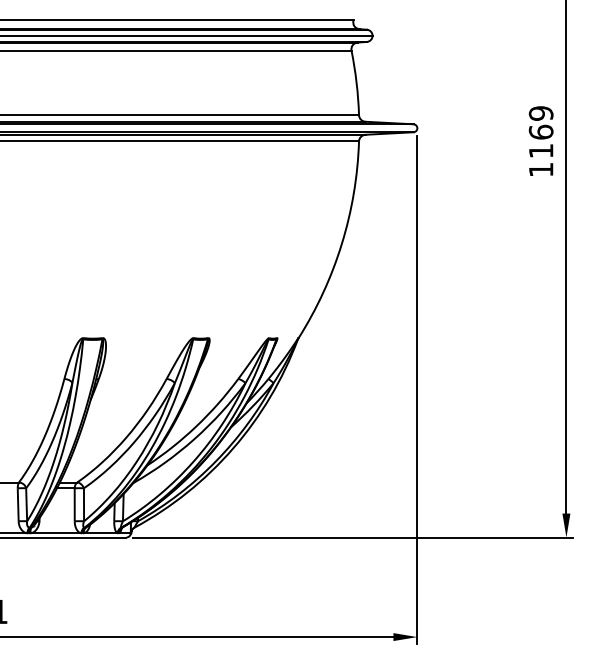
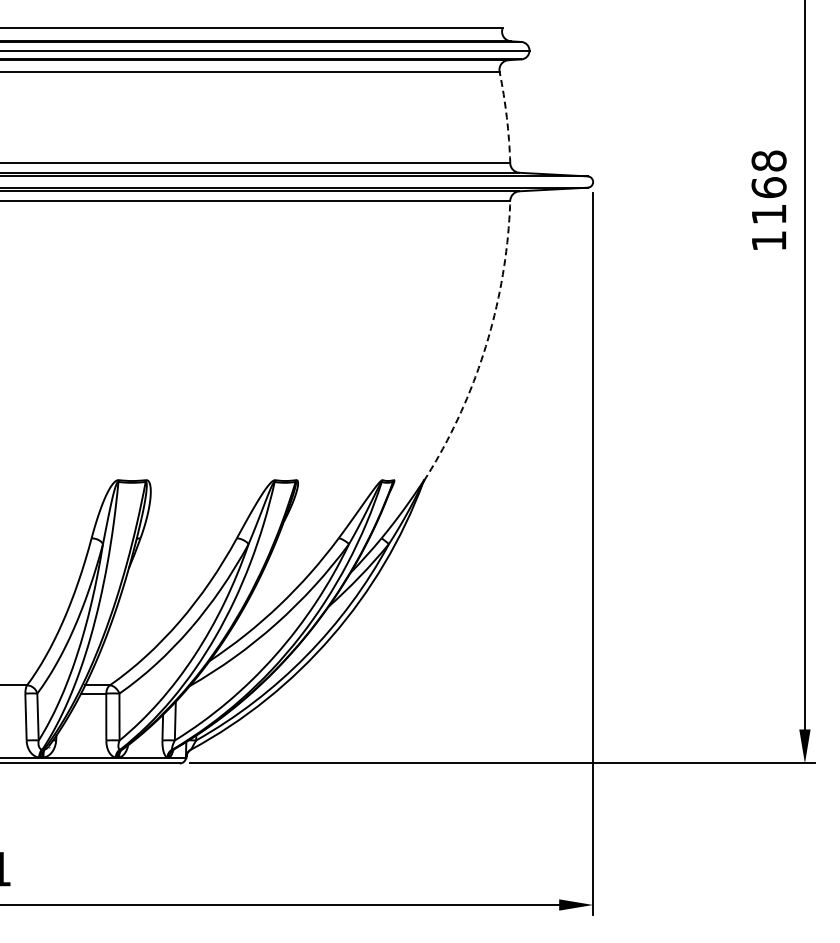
arc: (356, 82) -> (506, 117), solid -> dashed
text: (540, 113) -> (768, 160), 1169 -> 1168
arc: (341, 244) -> (485, 346), solid -> dashed

